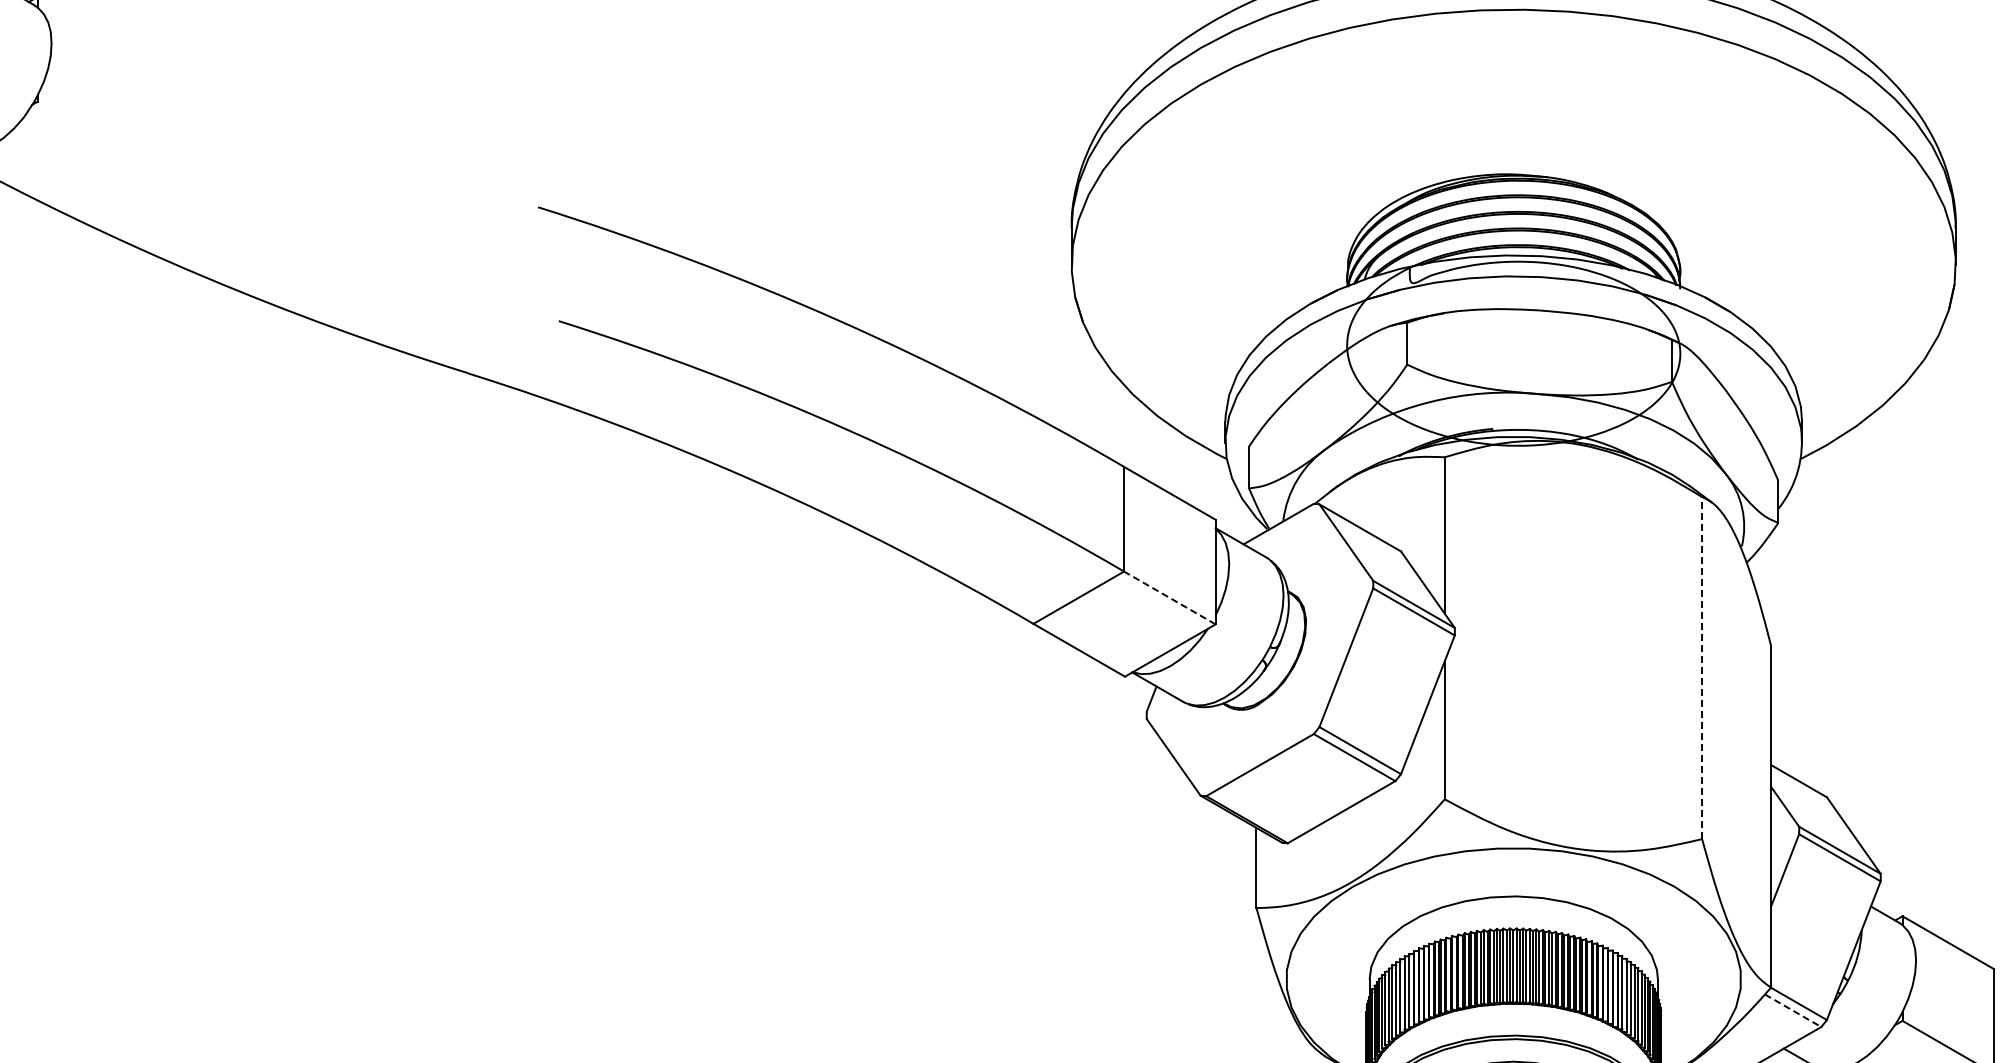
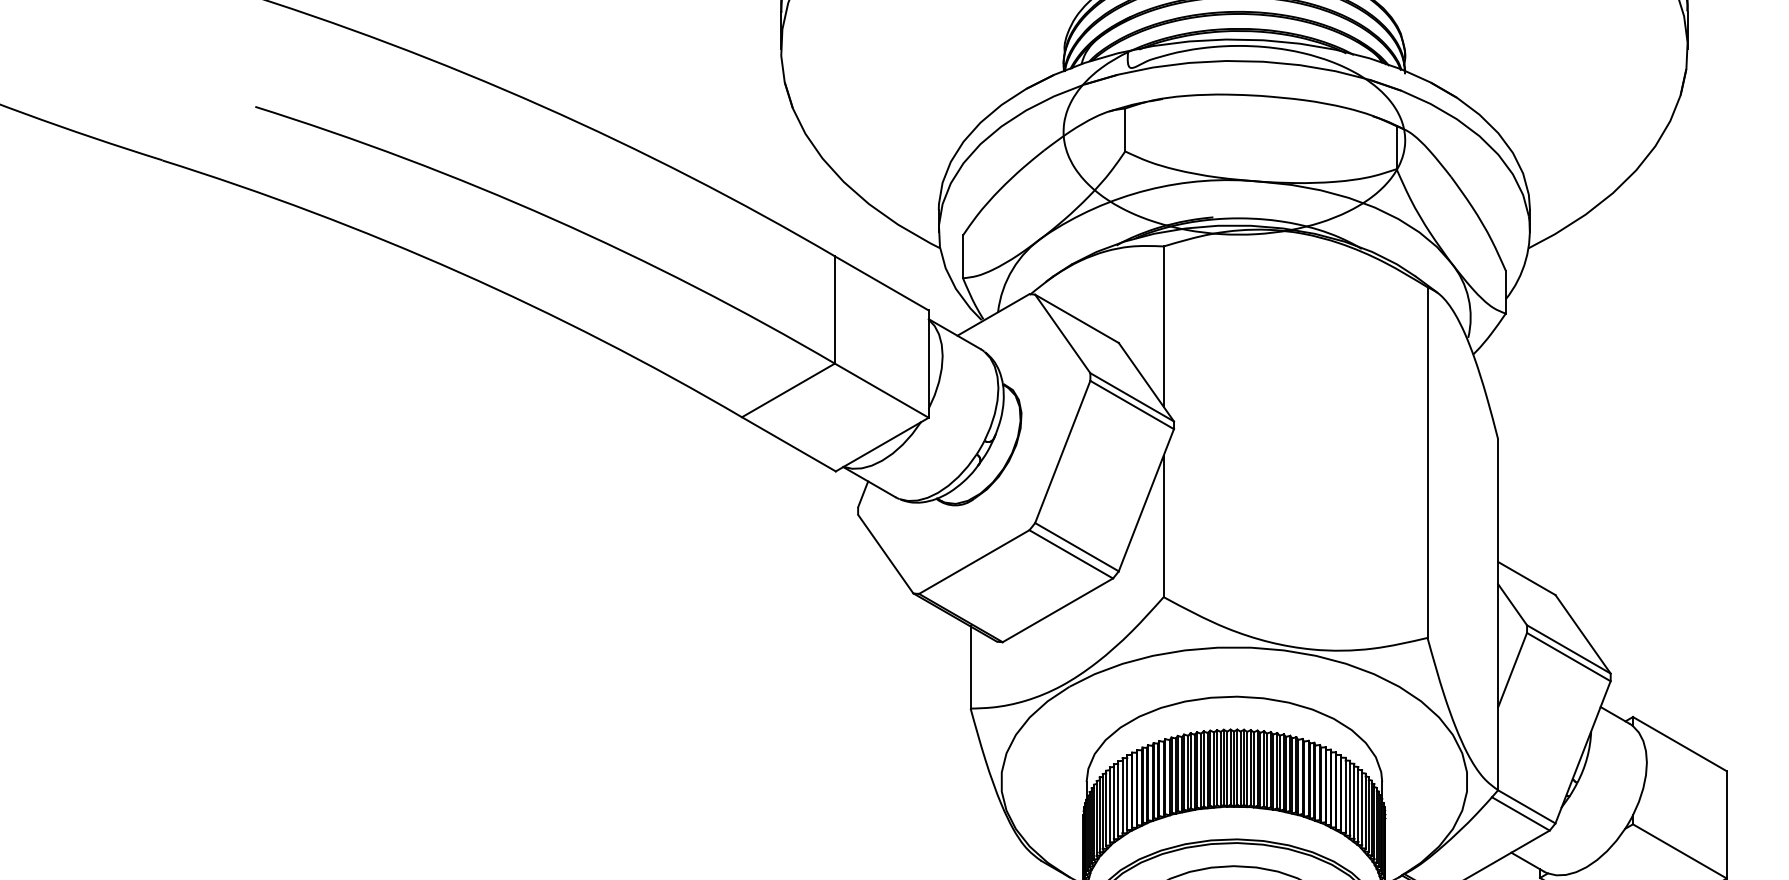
line: (1169, 597) -> (881, 390), dashed -> solid
line: (1702, 667) -> (1427, 461), dashed -> solid
line: (1793, 1010) -> (1521, 813), dashed -> solid

